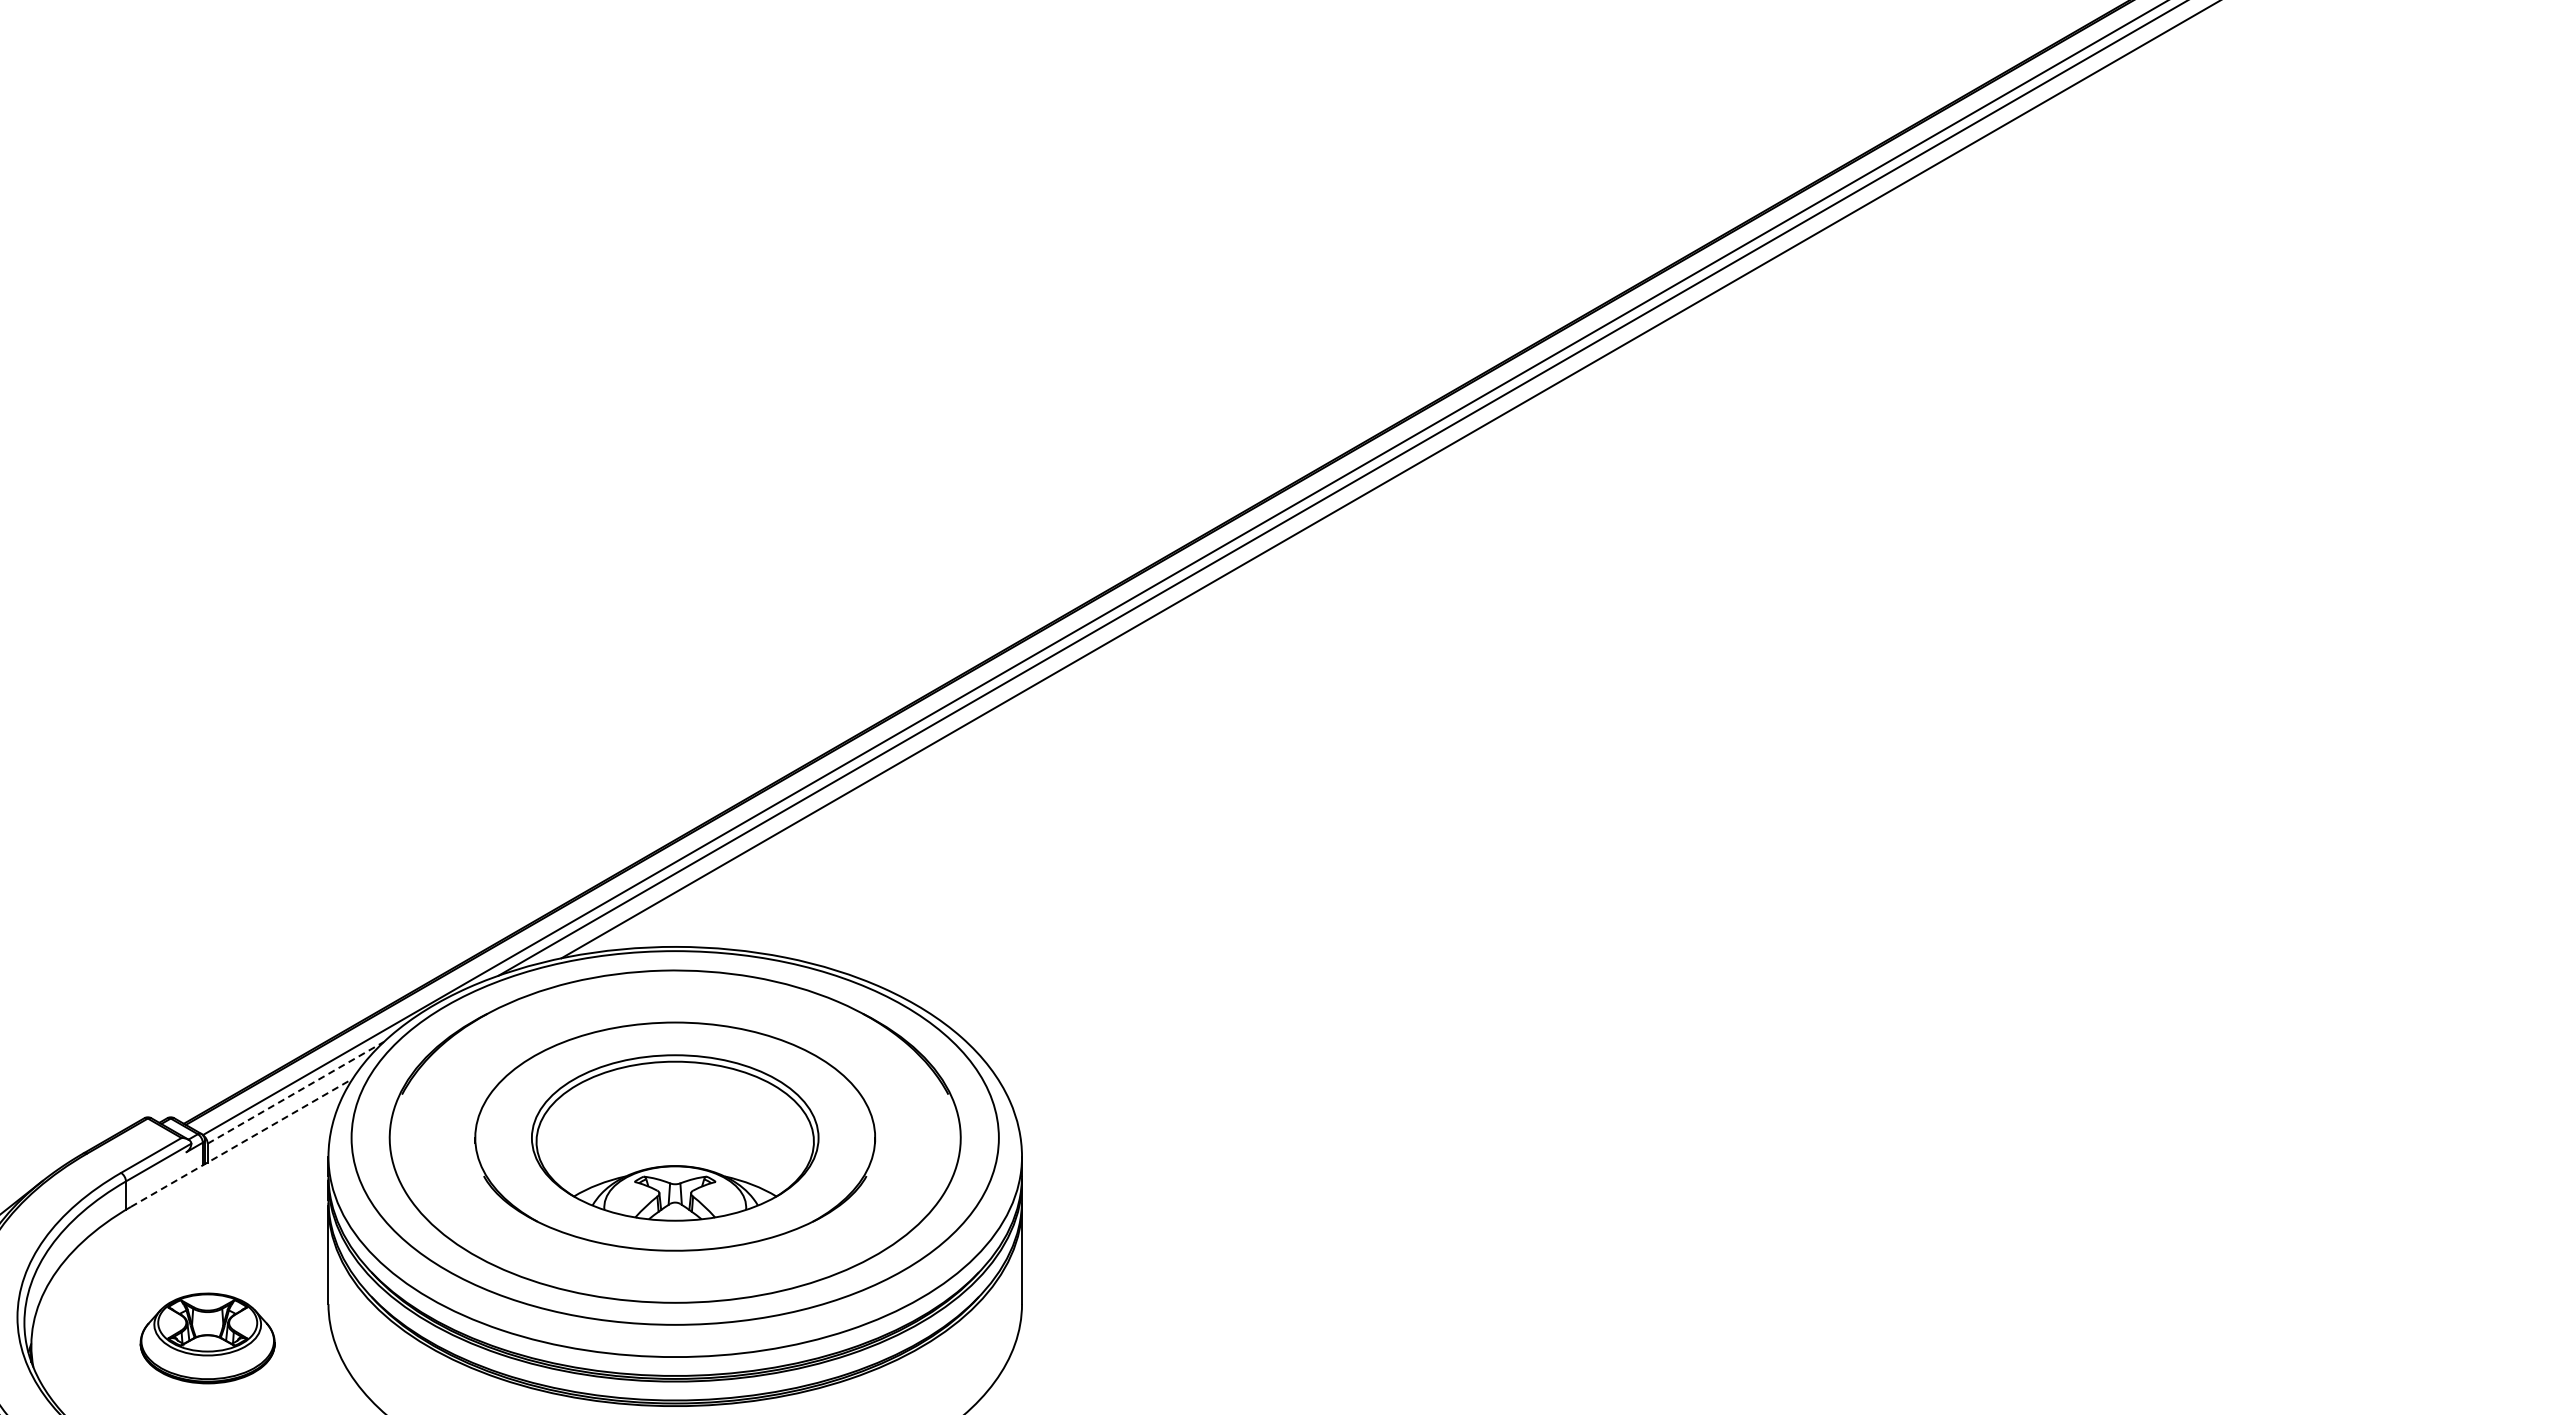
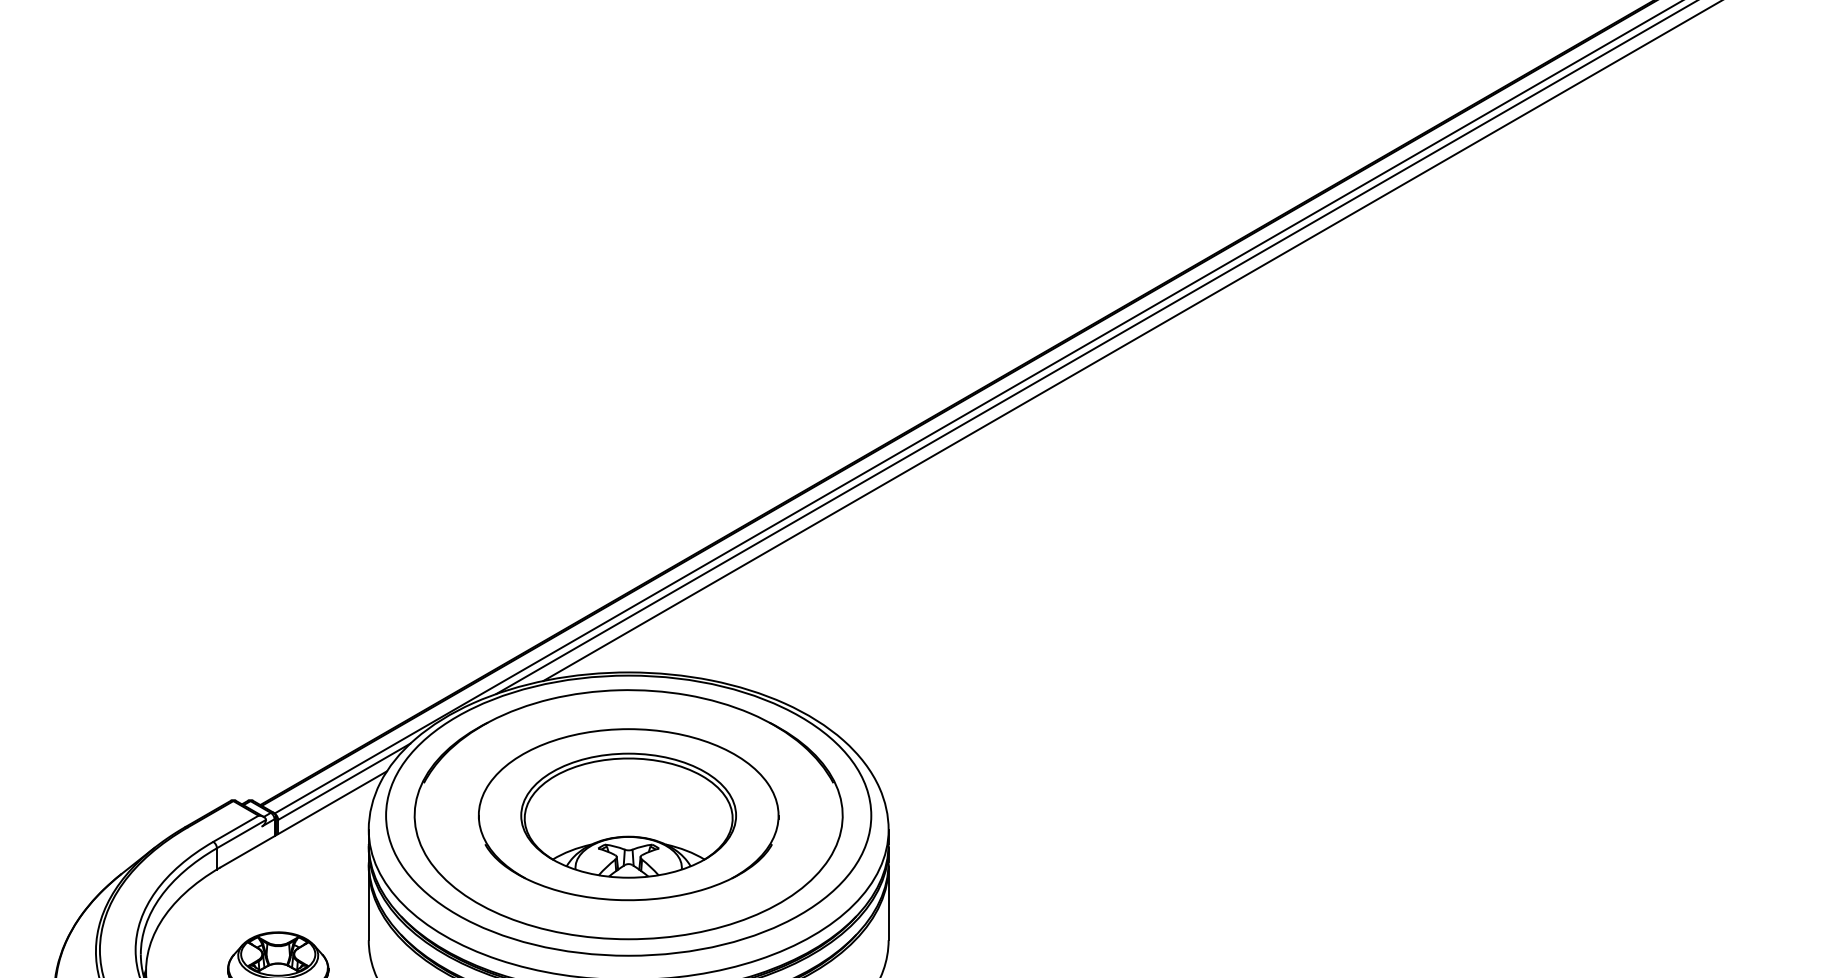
line: (295, 1092) -> (344, 781), dashed -> solid
line: (242, 1142) -> (304, 819), dashed -> solid

